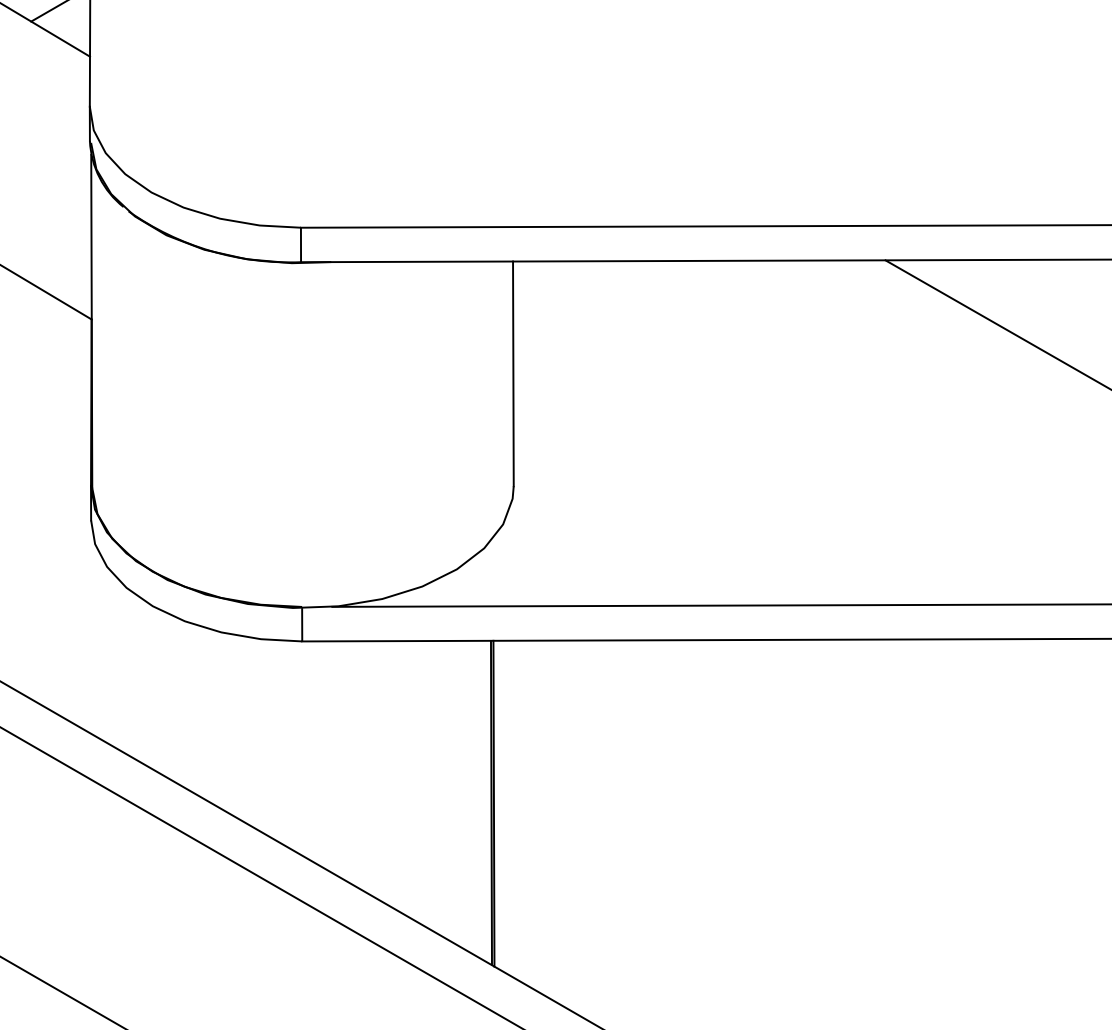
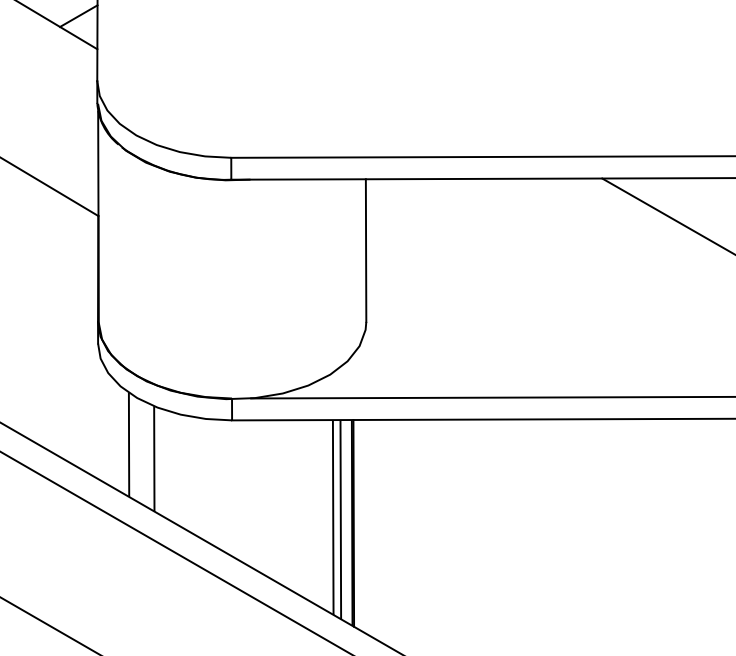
line: (139, 679) -> (128, 444), added
line: (179, 701) -> (154, 458), added
line: (460, 794) -> (332, 517), added
line: (473, 797) -> (340, 519), added

